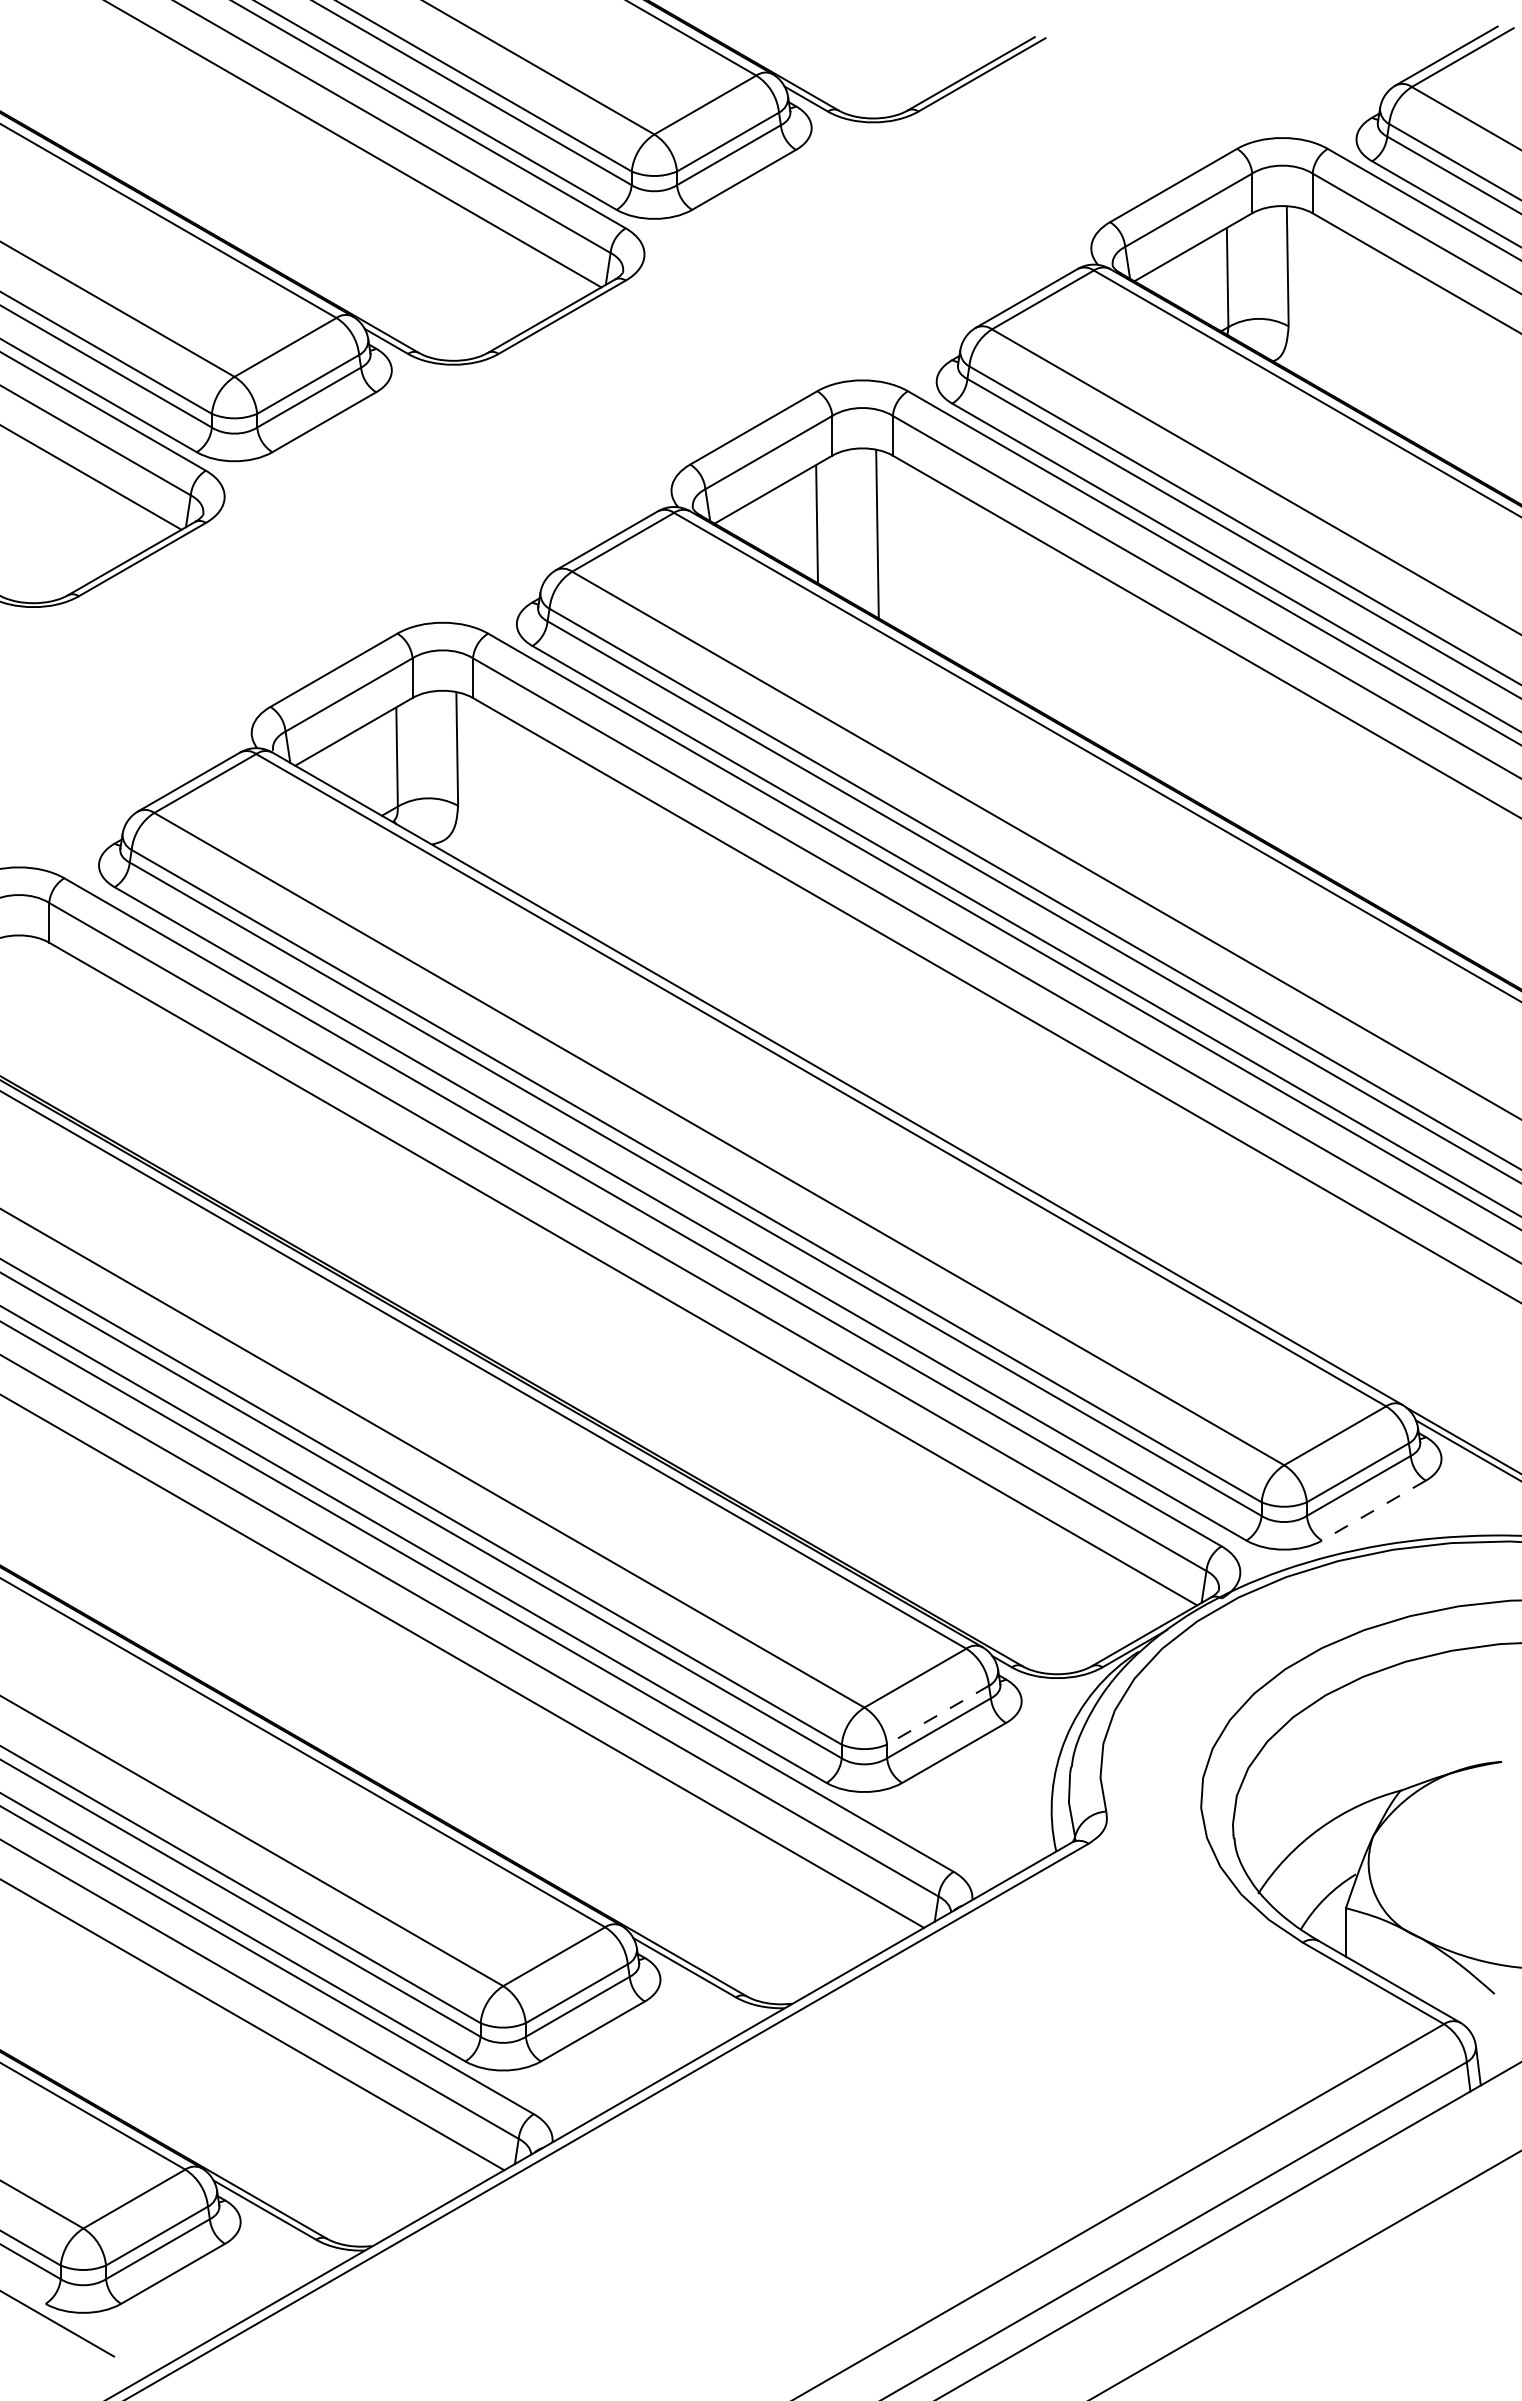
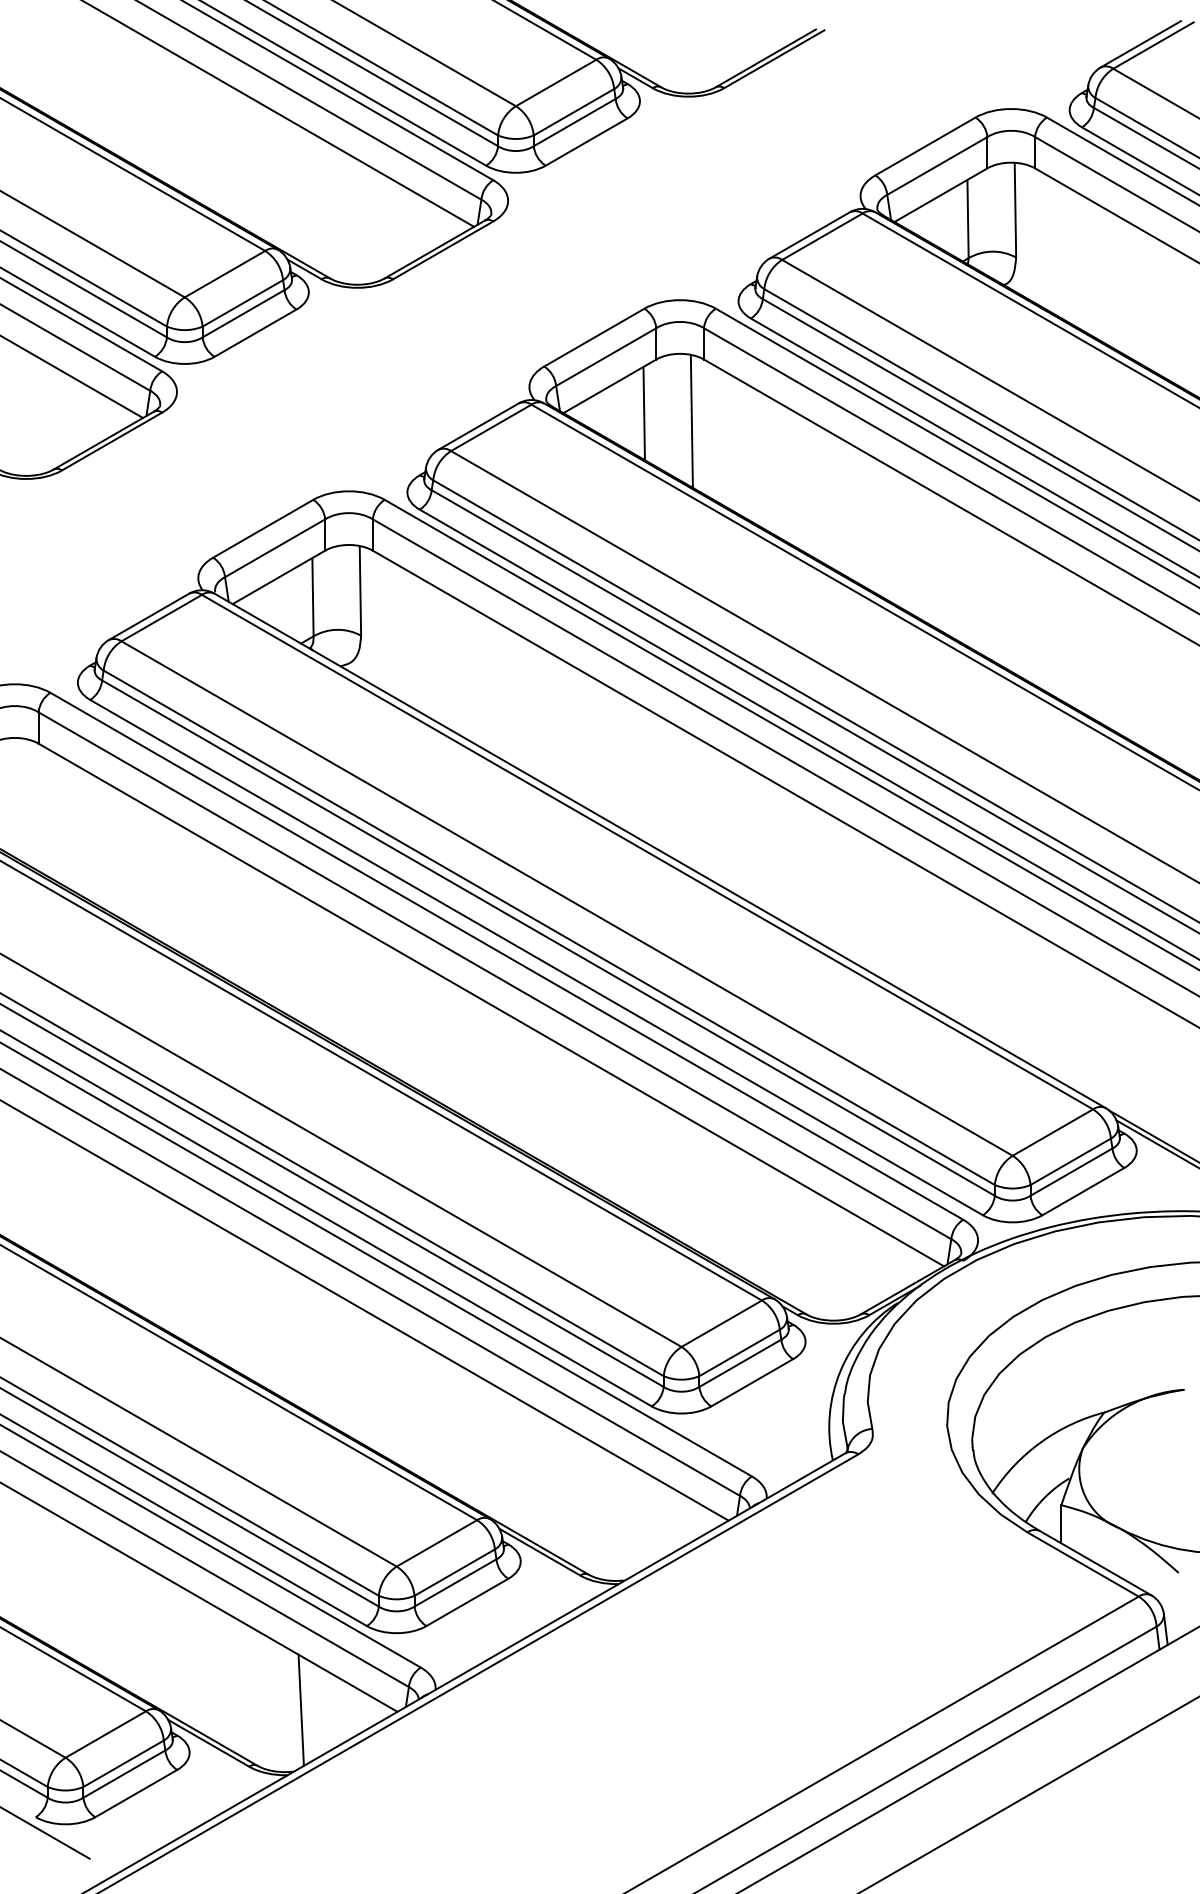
line: (1373, 1510) -> (1083, 1191), dashed -> solid
line: (938, 1715) -> (739, 1353), dashed -> solid
line: (381, 2167) -> (300, 1709), added

